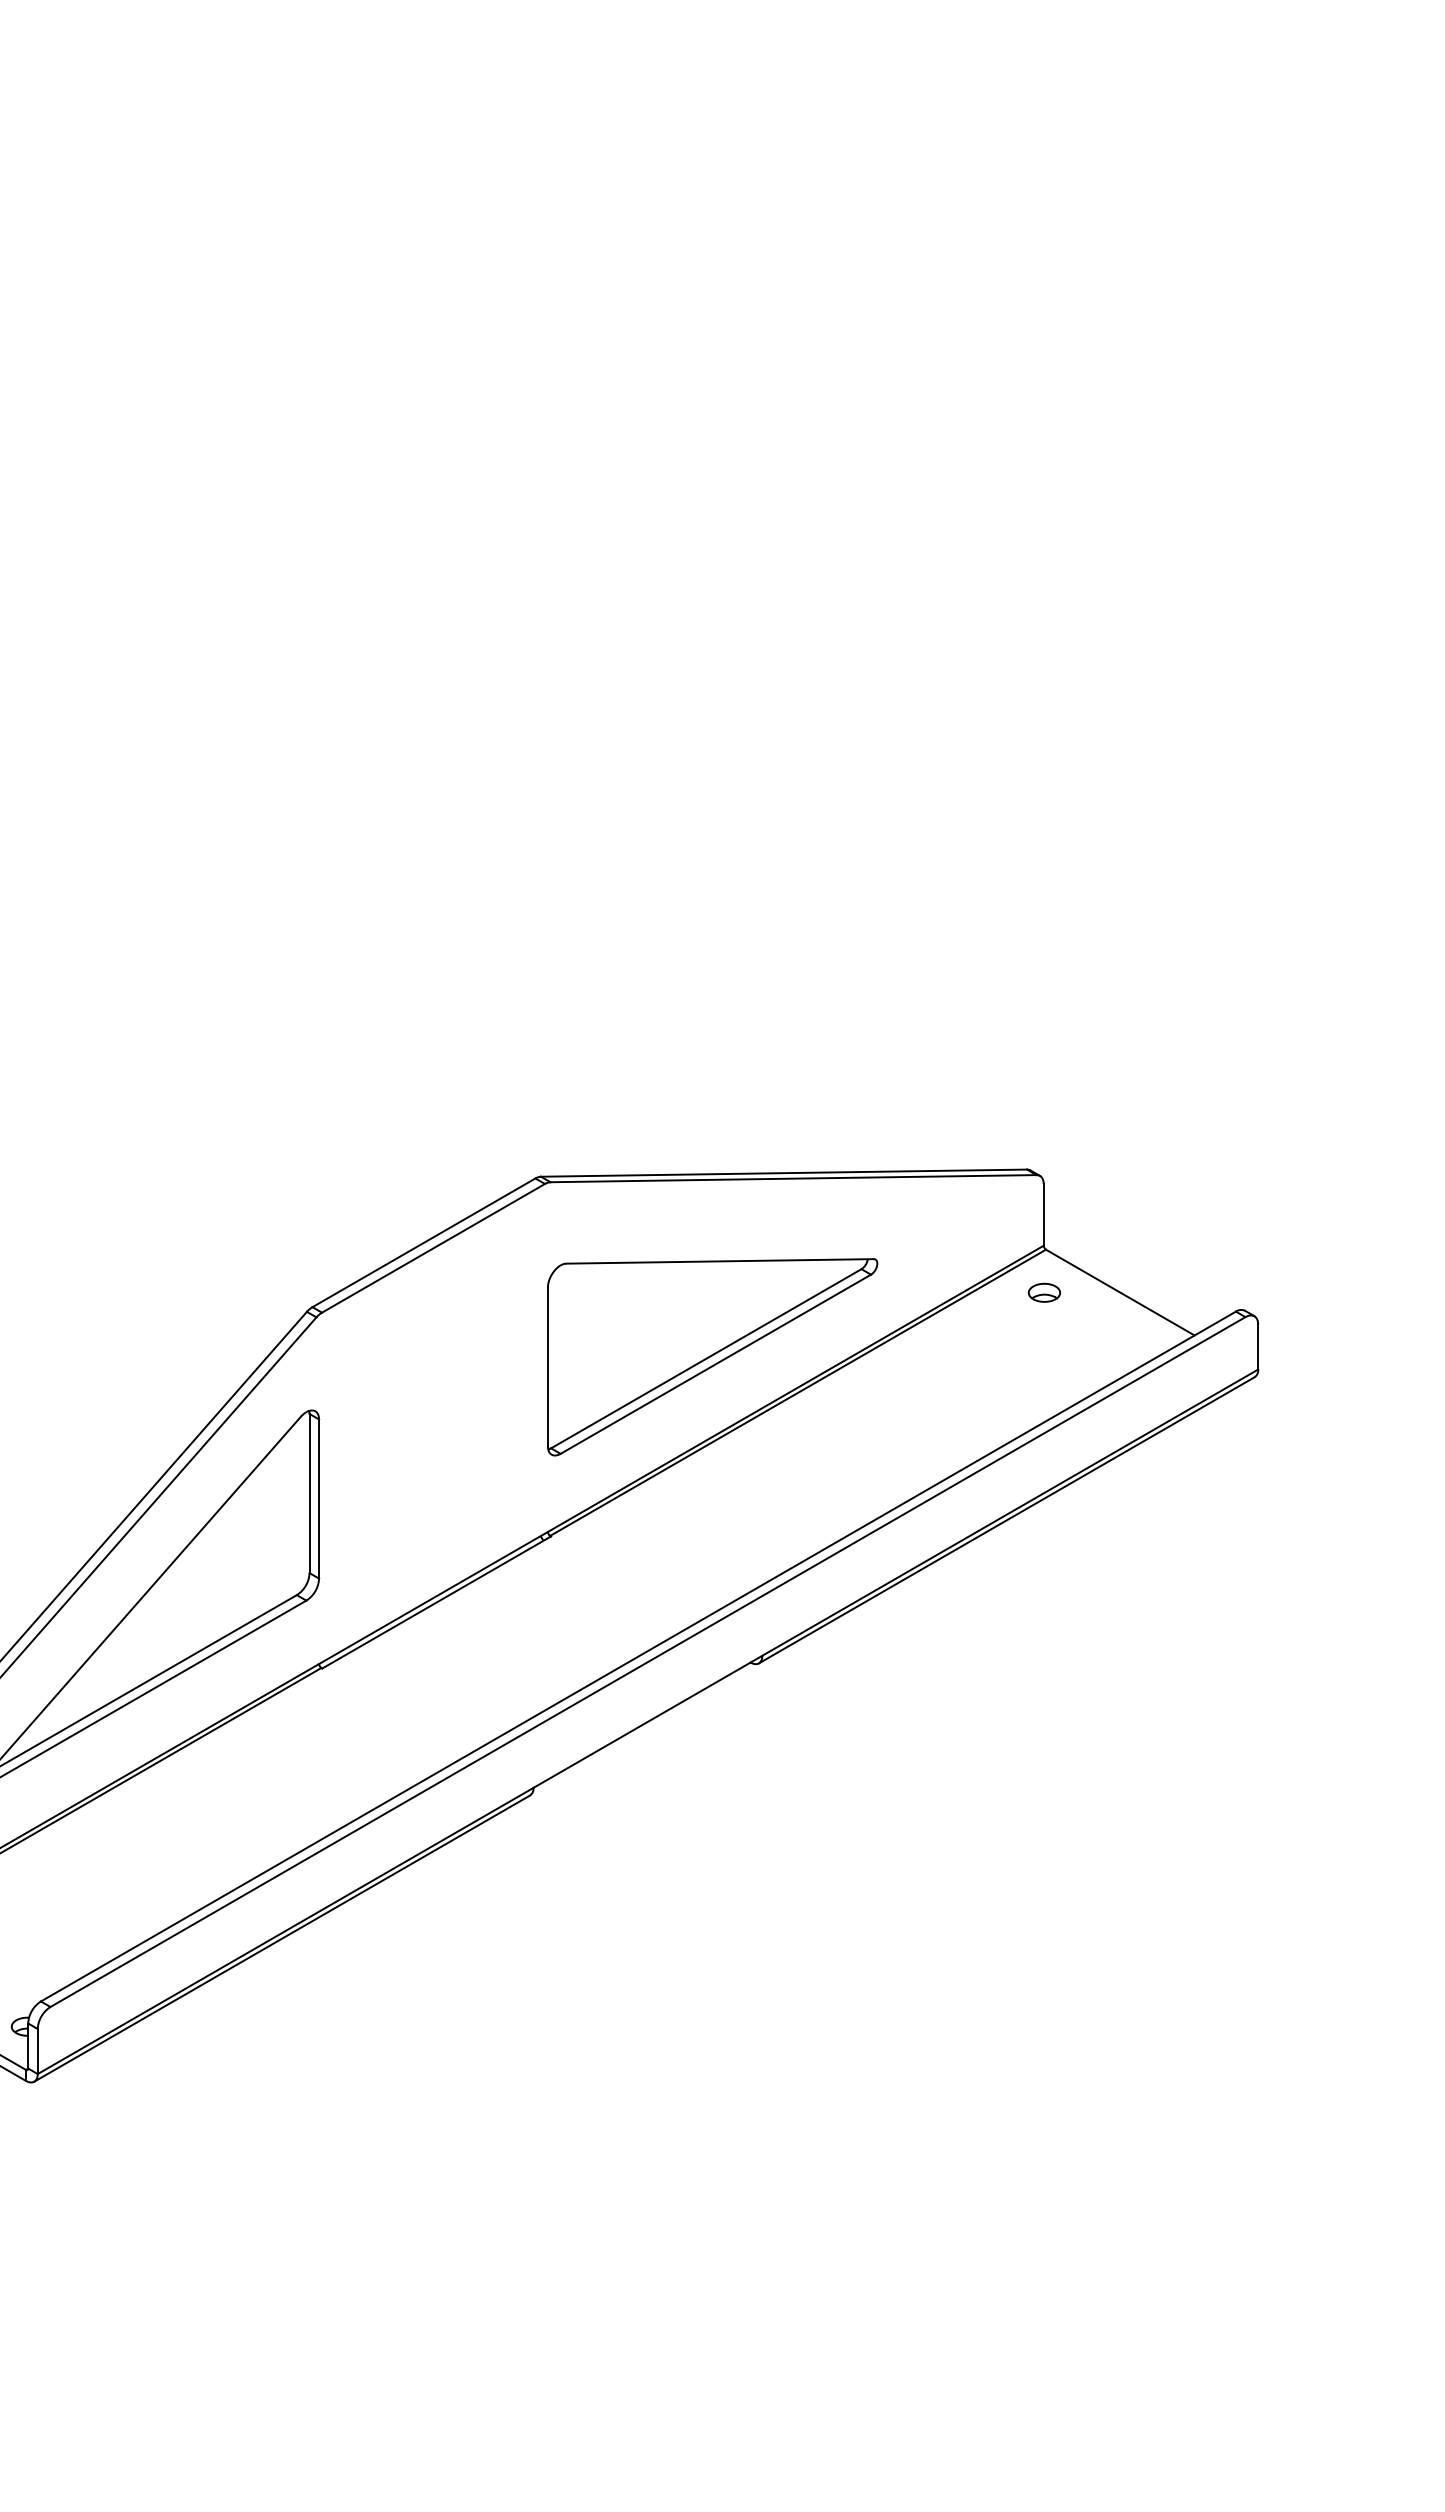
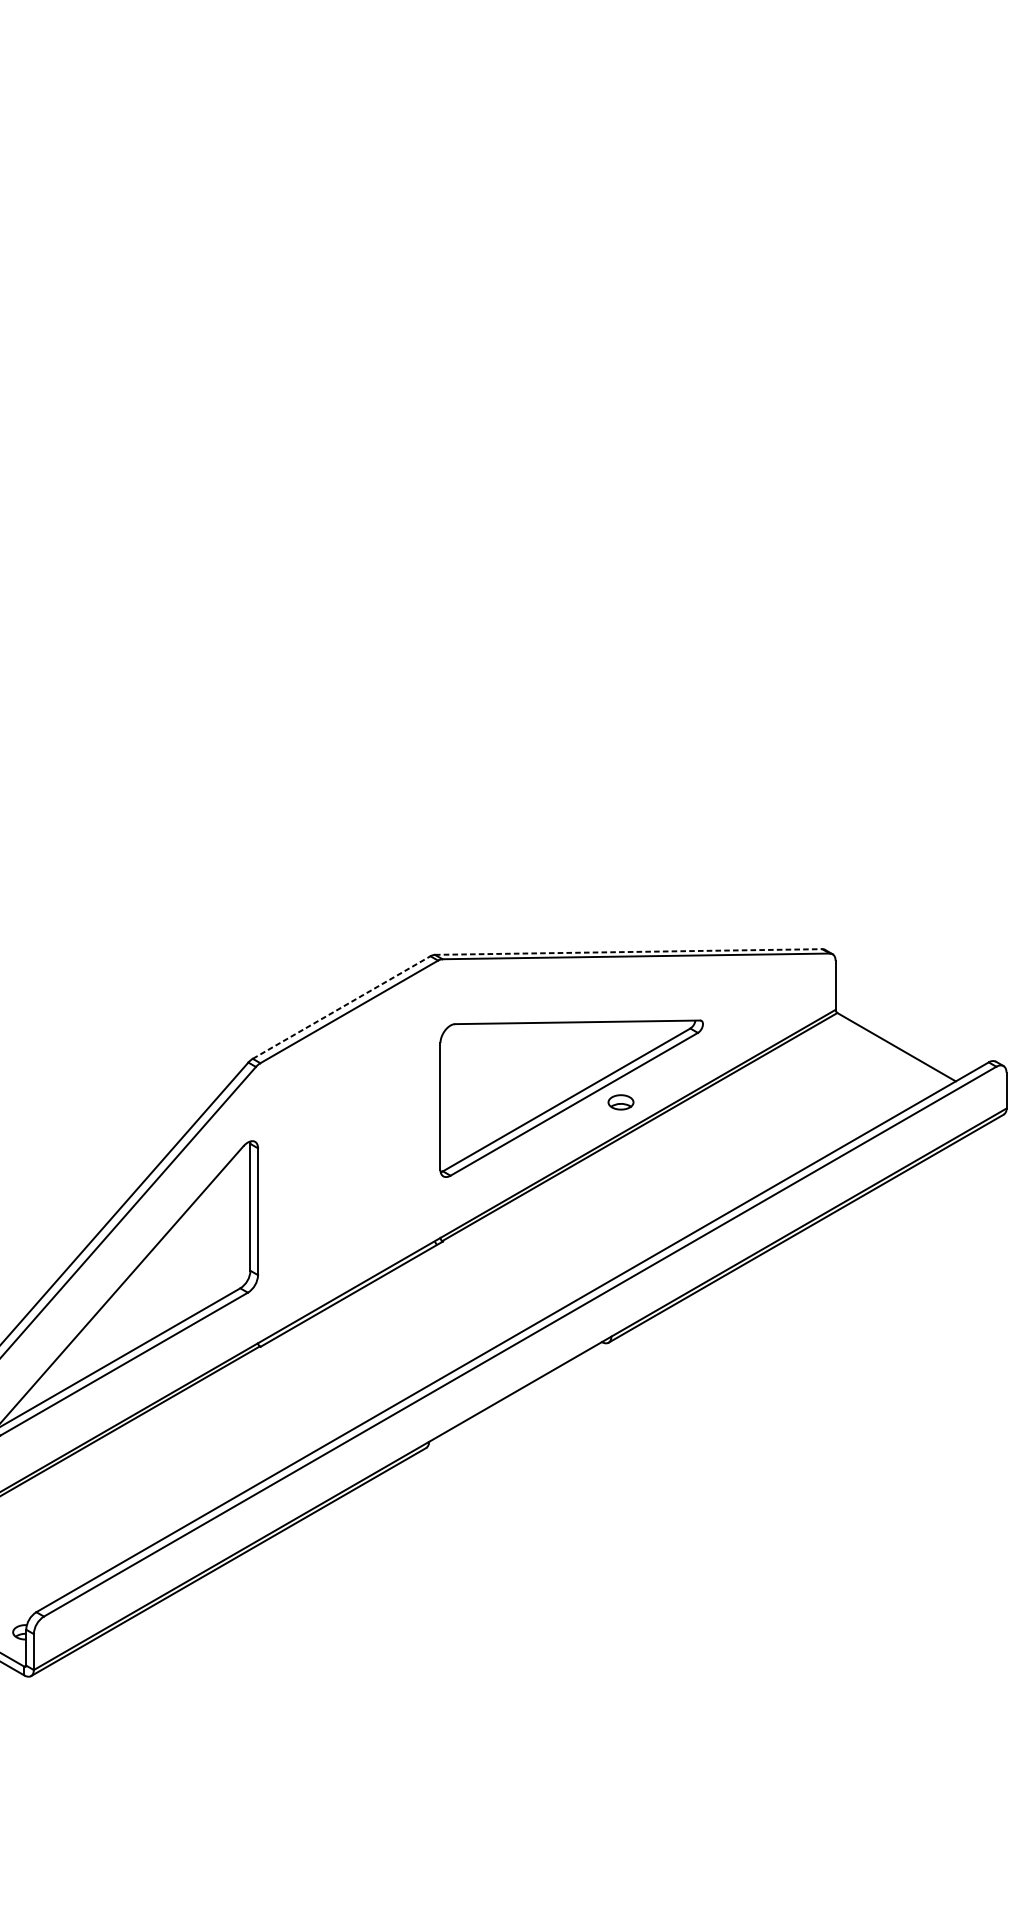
line: (784, 1173) -> (629, 952), solid -> dashed
line: (423, 1242) -> (341, 1007), solid -> dashed
part: (1044, 1292) -> (621, 1102), moved

